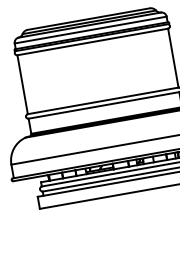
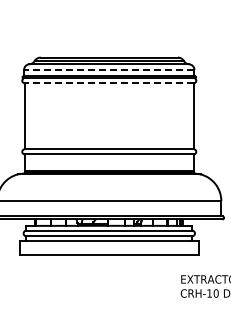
line: (89, 29) -> (108, 69), solid -> dashed
line: (92, 42) -> (108, 83), solid -> dashed

